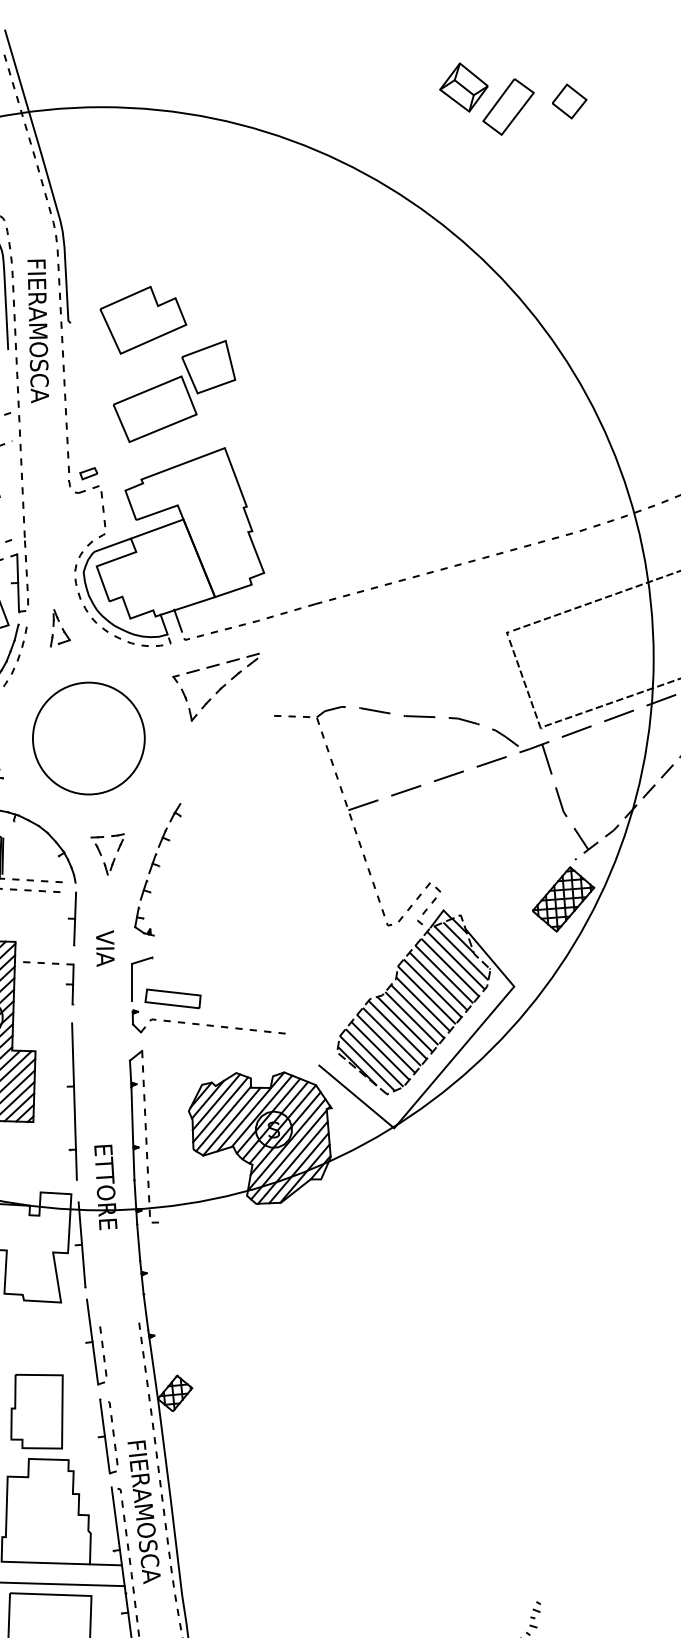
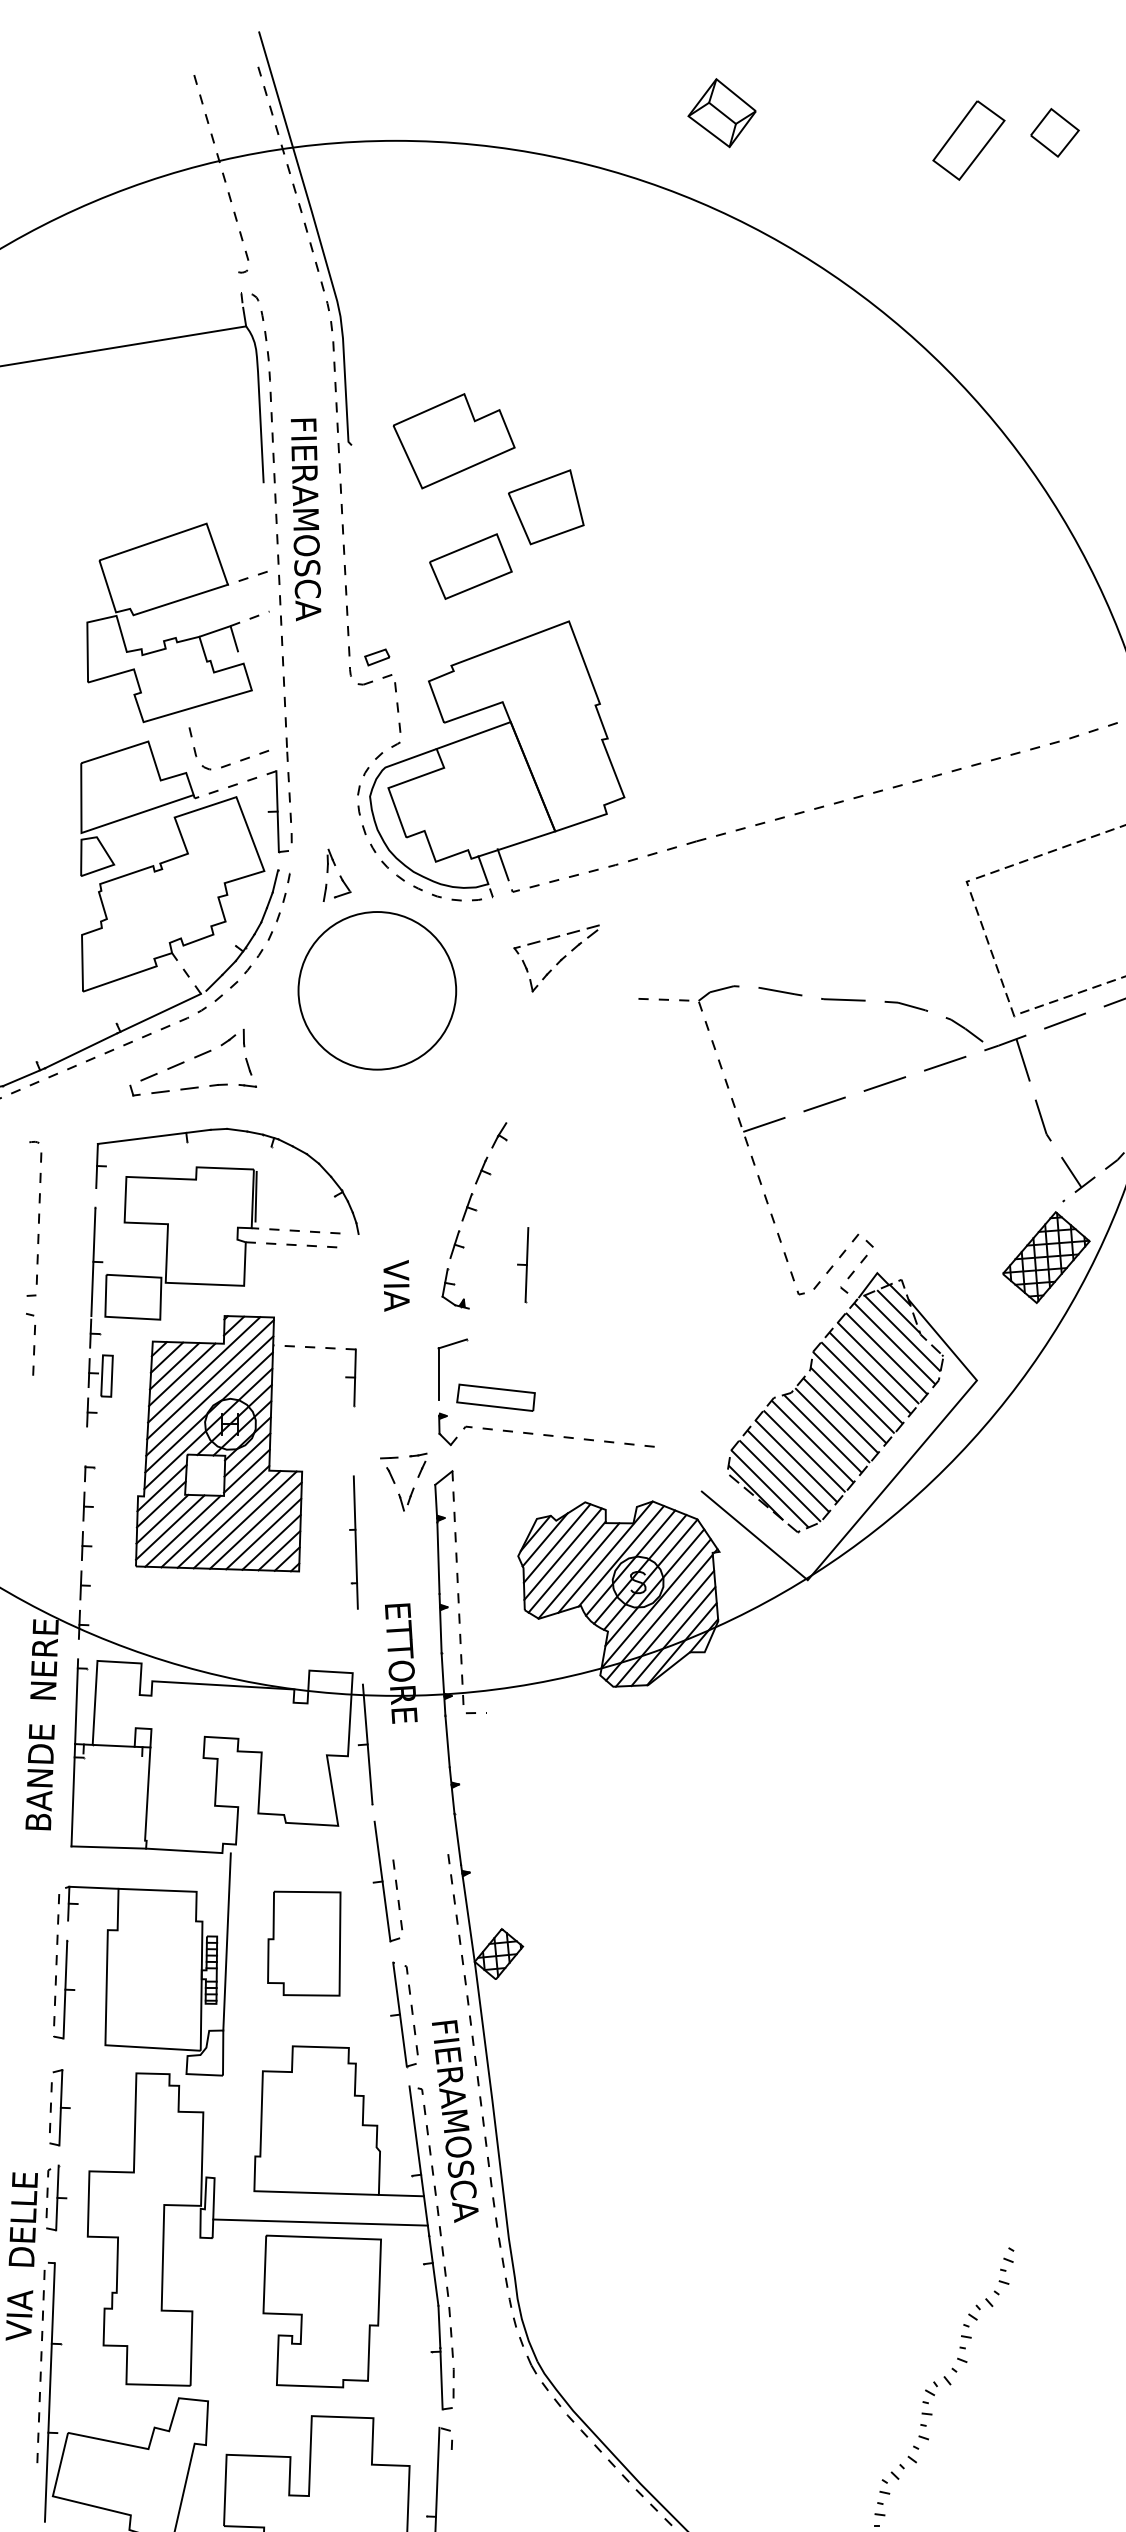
part: (463, 87) -> (721, 113), moved
text: (38, 331) -> (306, 519), moved
part: (154, 409) -> (470, 566), size x0.7
part: (215, 687) -> (556, 958), size x0.7
circle: (88, 738) -> (377, 990), moved
part: (101, 854) -> (395, 1482), moved
part: (72, 919) -> (523, 1265), moved
text: (105, 948) -> (396, 1285), moved
part: (71, 1101) -> (353, 1542), size x0.6
part: (37, 1411) -> (304, 1943), moved

